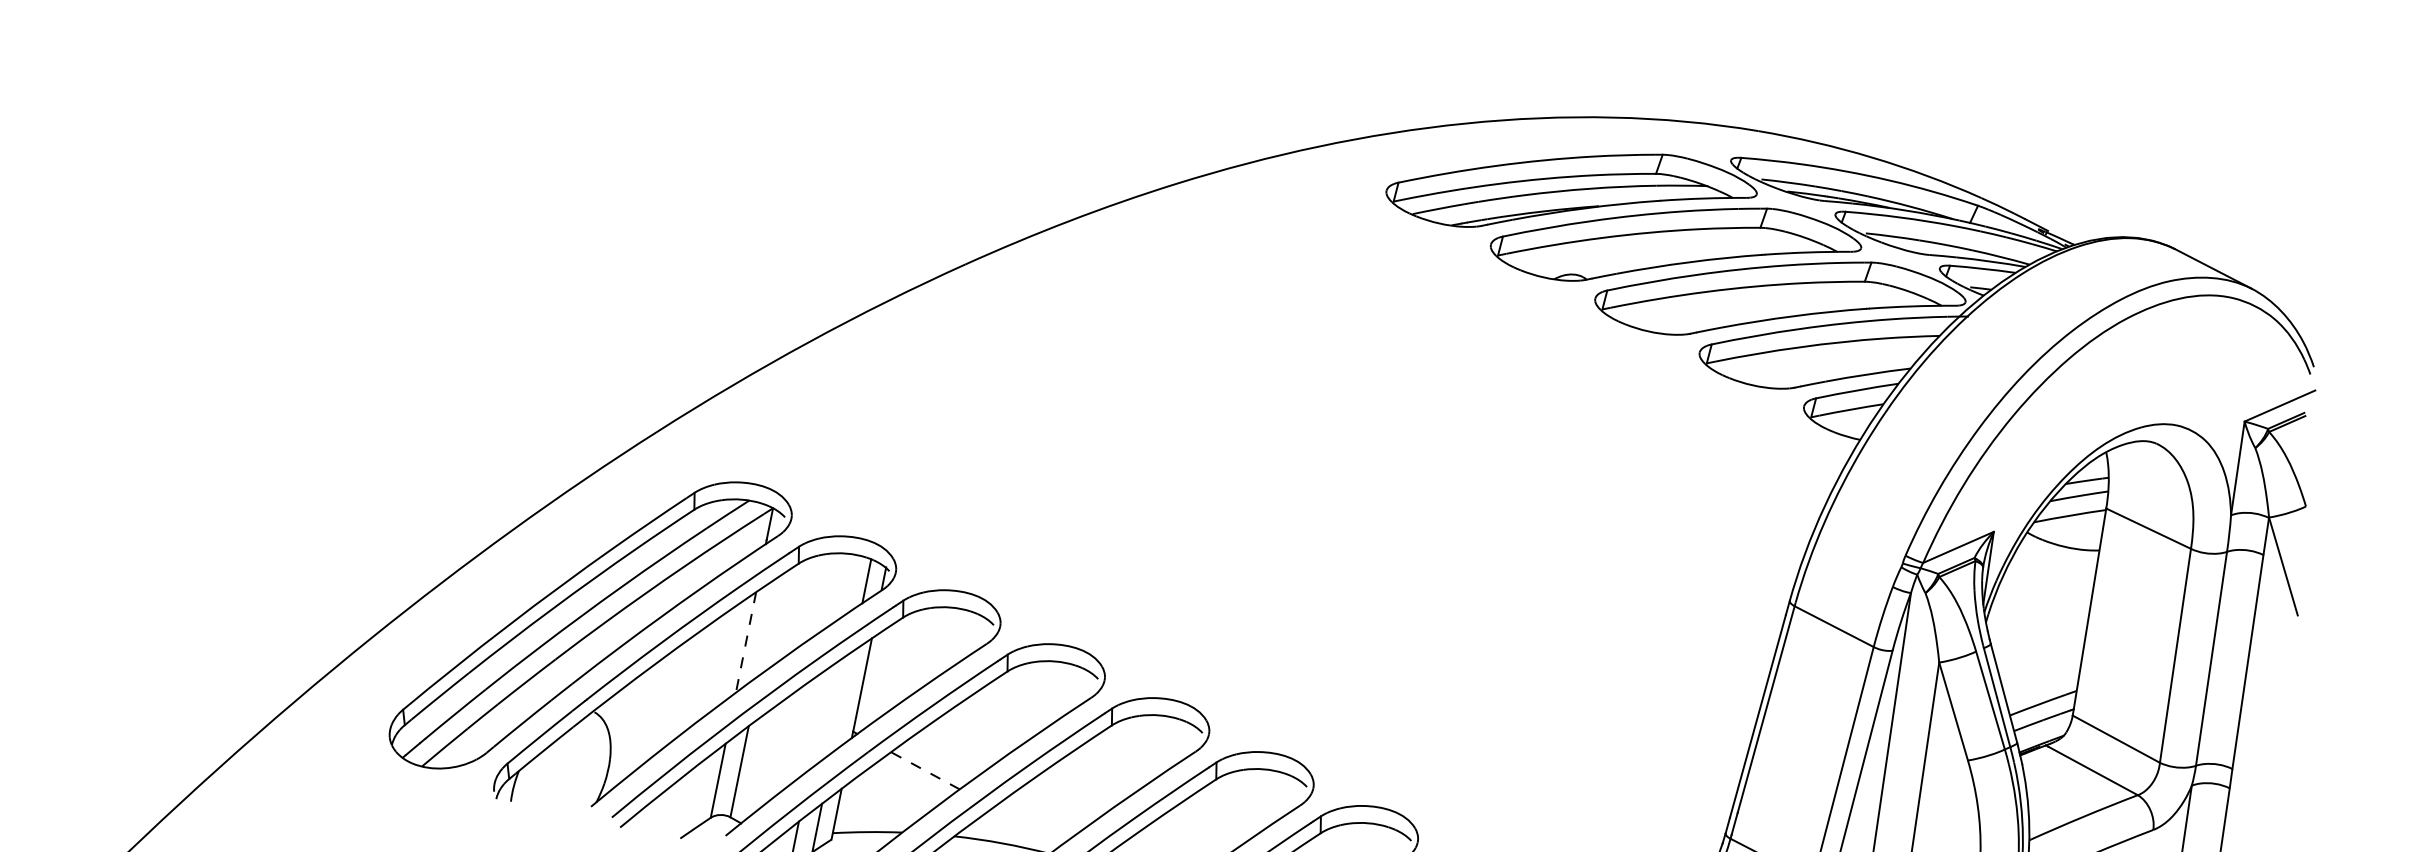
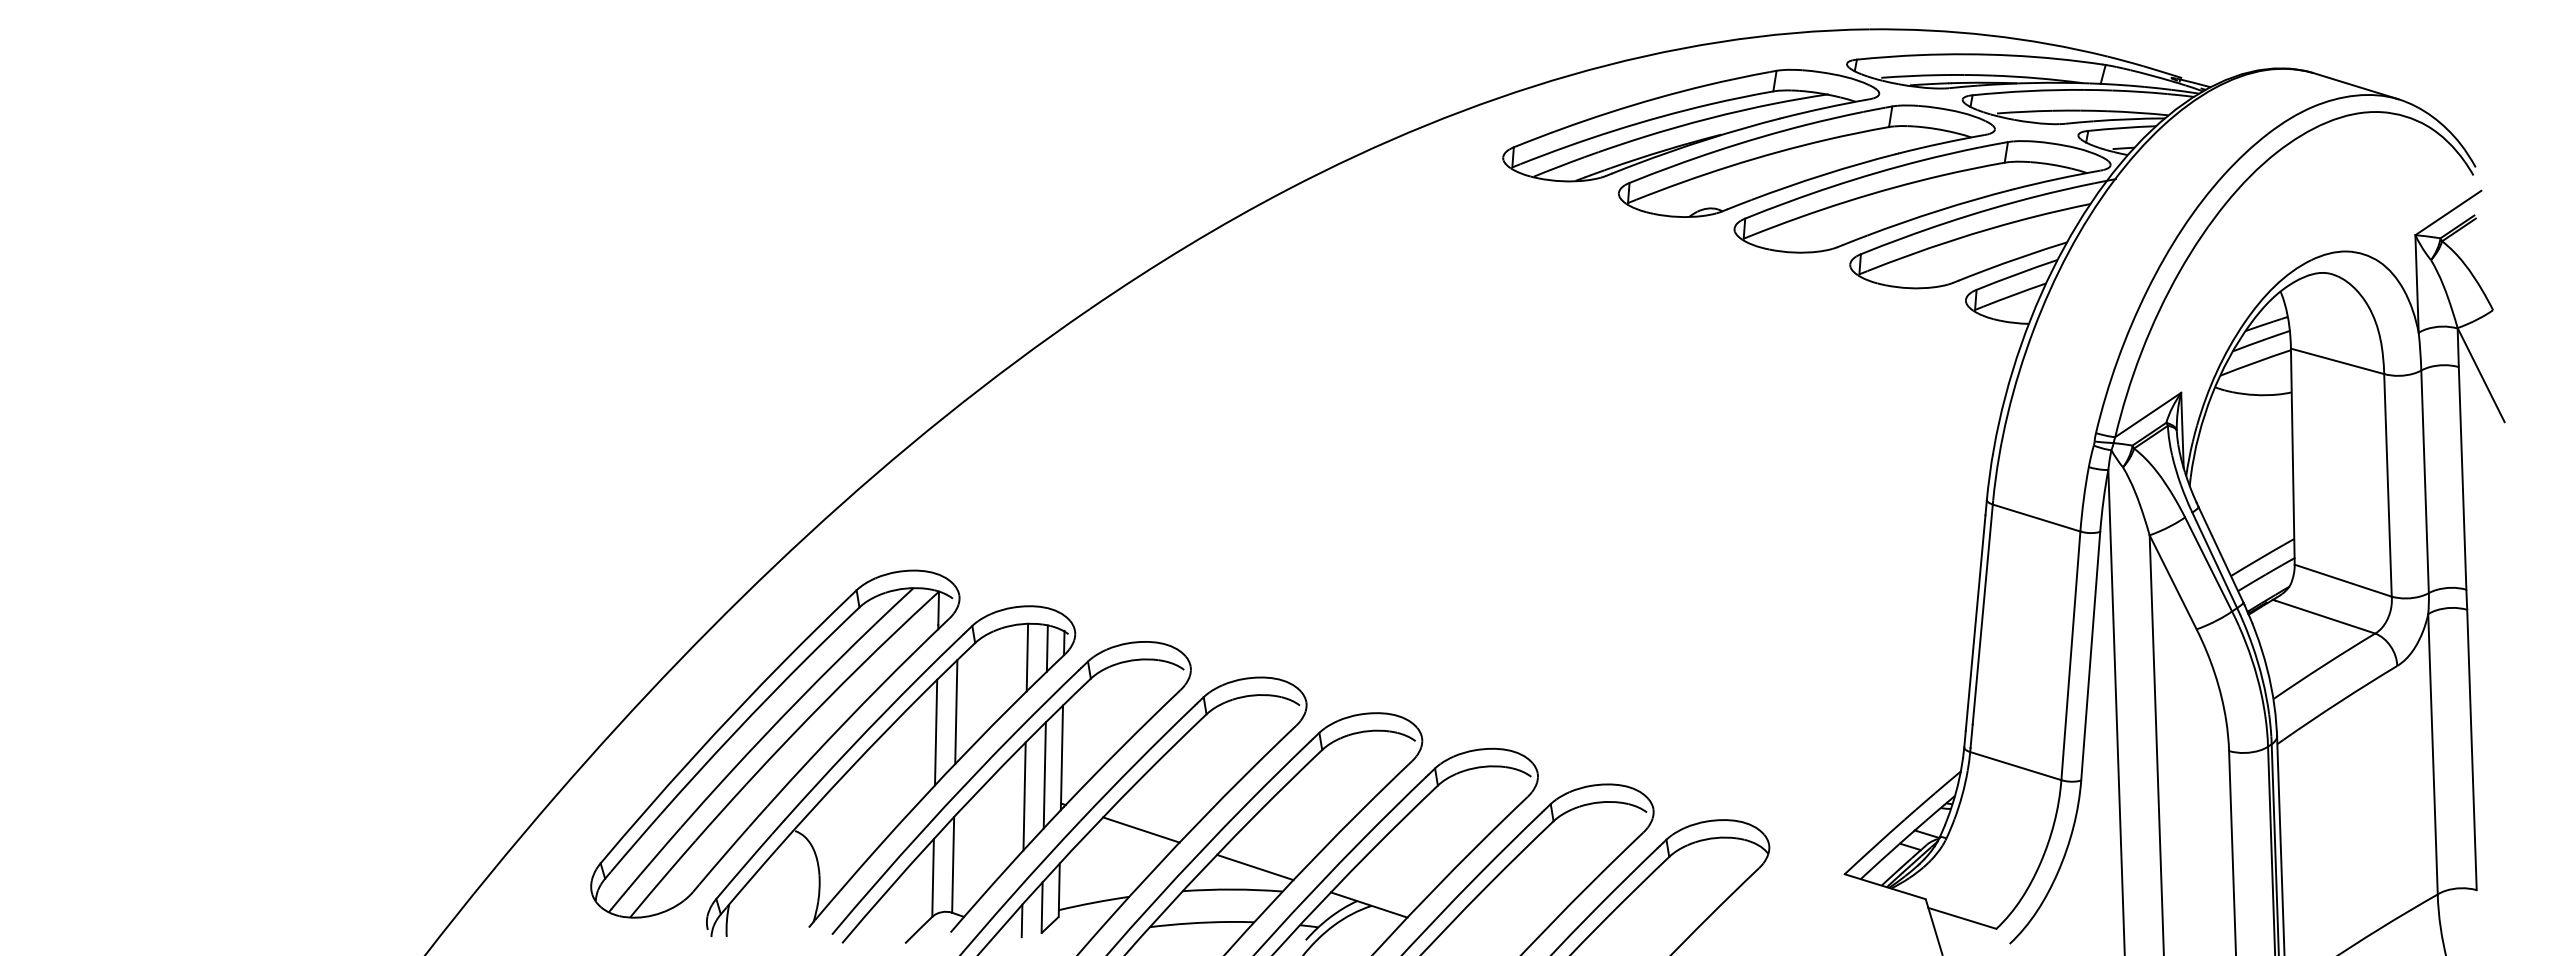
line: (846, 586) -> (1027, 657), added
line: (769, 625) -> (956, 711), added
line: (746, 642) -> (936, 732), dashed -> solid
line: (842, 702) -> (1044, 775), added
line: (819, 718) -> (1024, 796), added
line: (924, 770) -> (1140, 829), dashed -> solid
line: (1027, 826) -> (1255, 867), added

